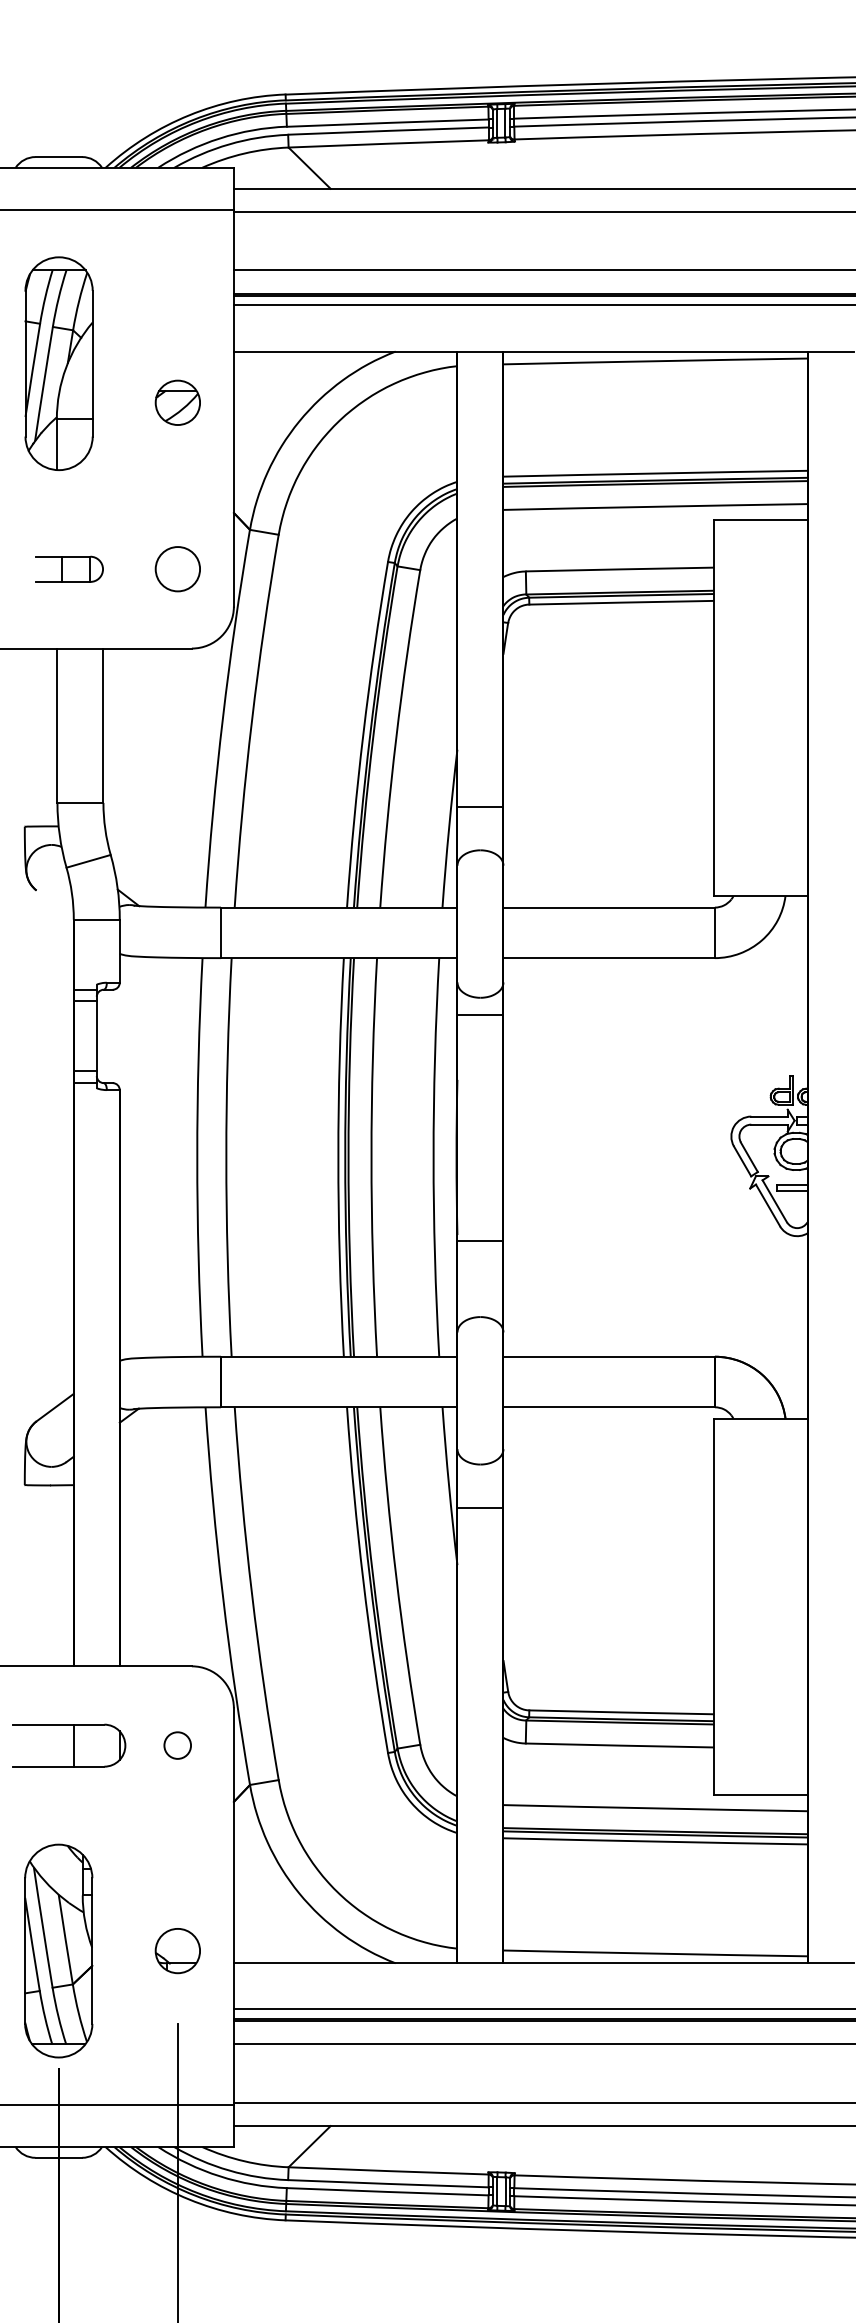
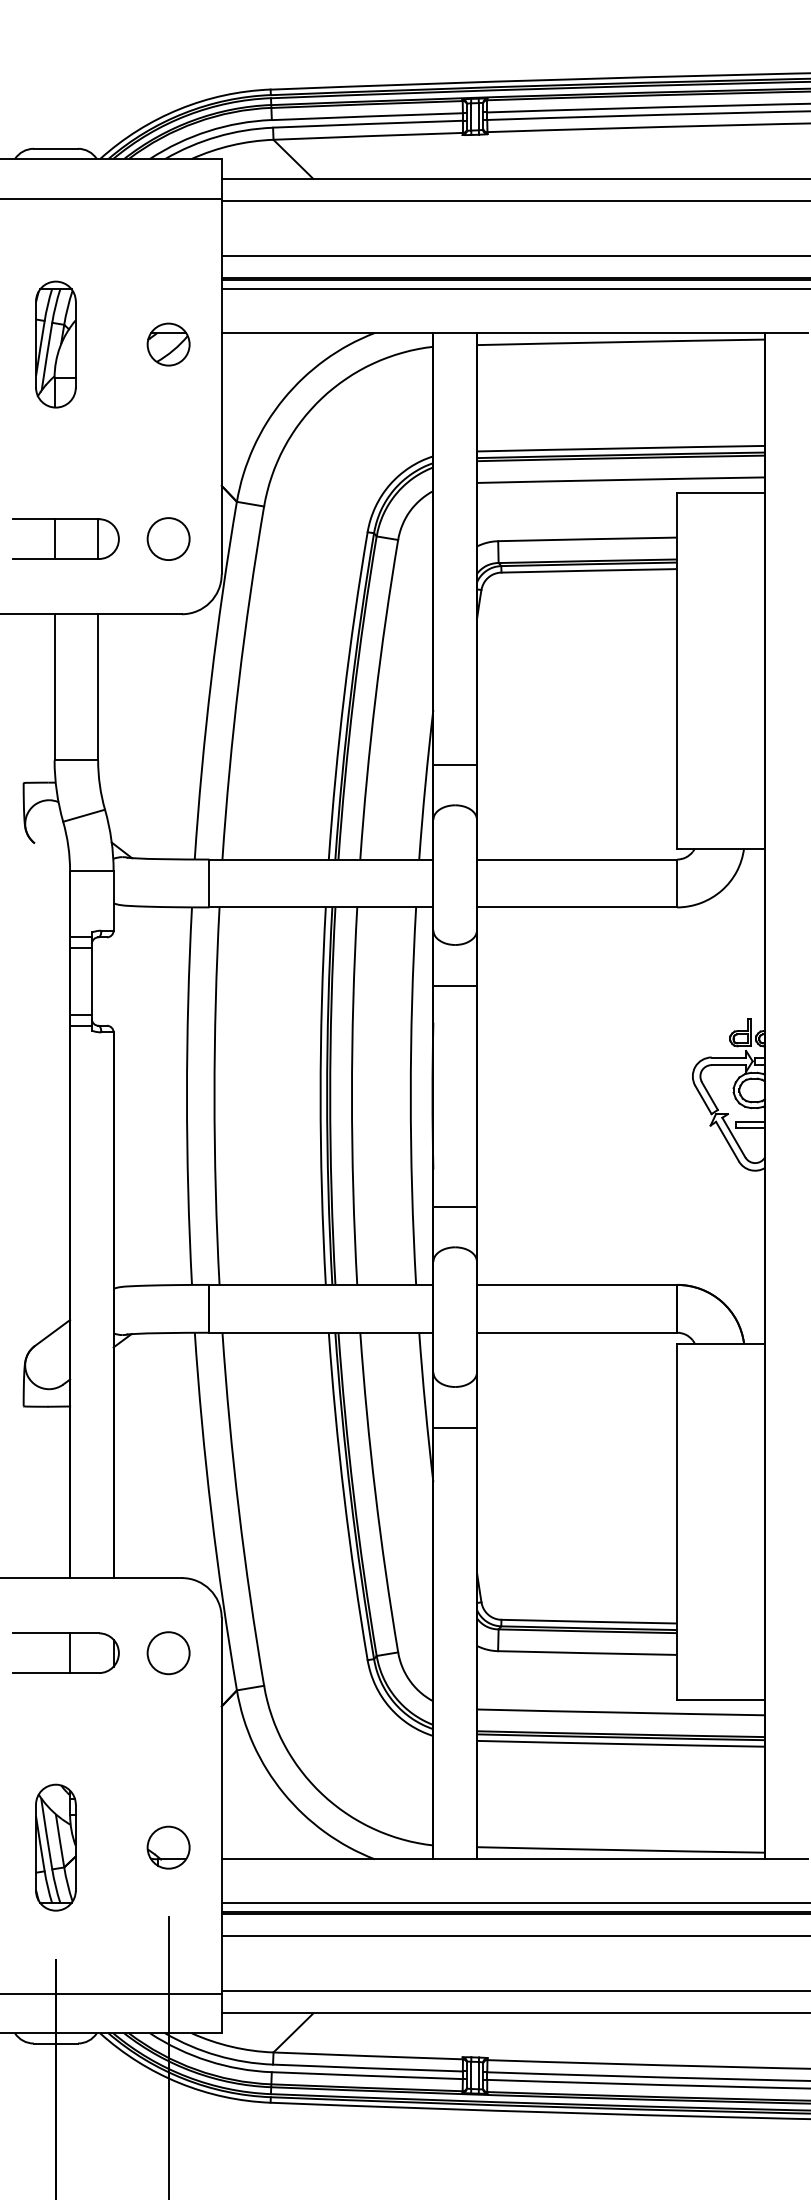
part: (58, 363) -> (55, 344), size x0.62
part: (177, 402) -> (168, 344), moved
part: (69, 569) -> (66, 539), size x1.67
line: (480, 1014) -> (455, 985), moved
line: (480, 1241) -> (455, 1207), moved
circle: (177, 1745) -> (168, 1653), size x1.67
part: (58, 1950) -> (55, 1847), size x0.62

